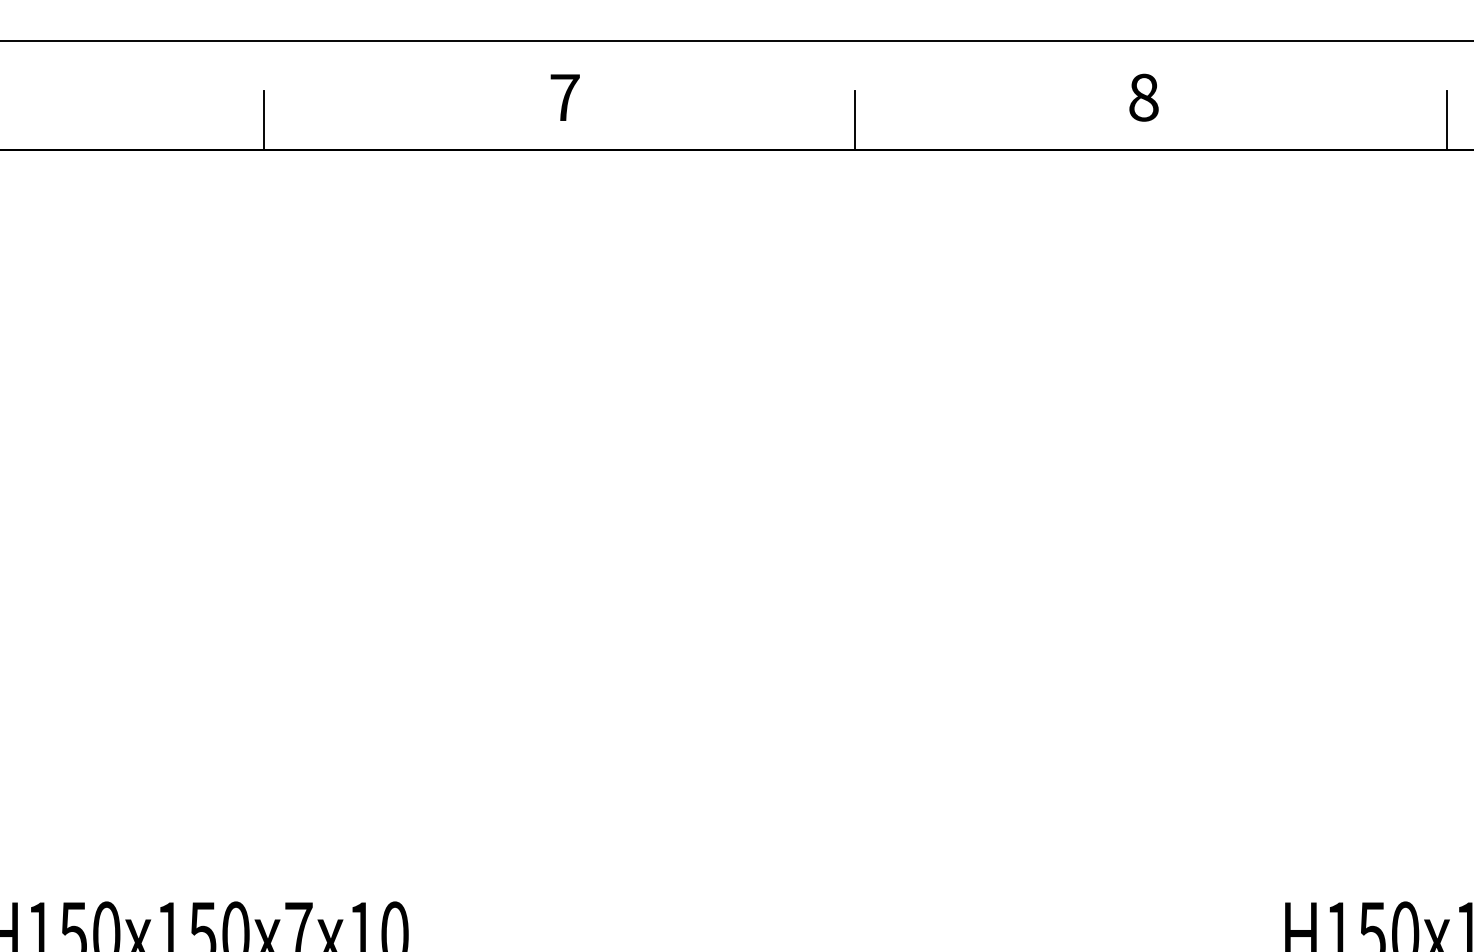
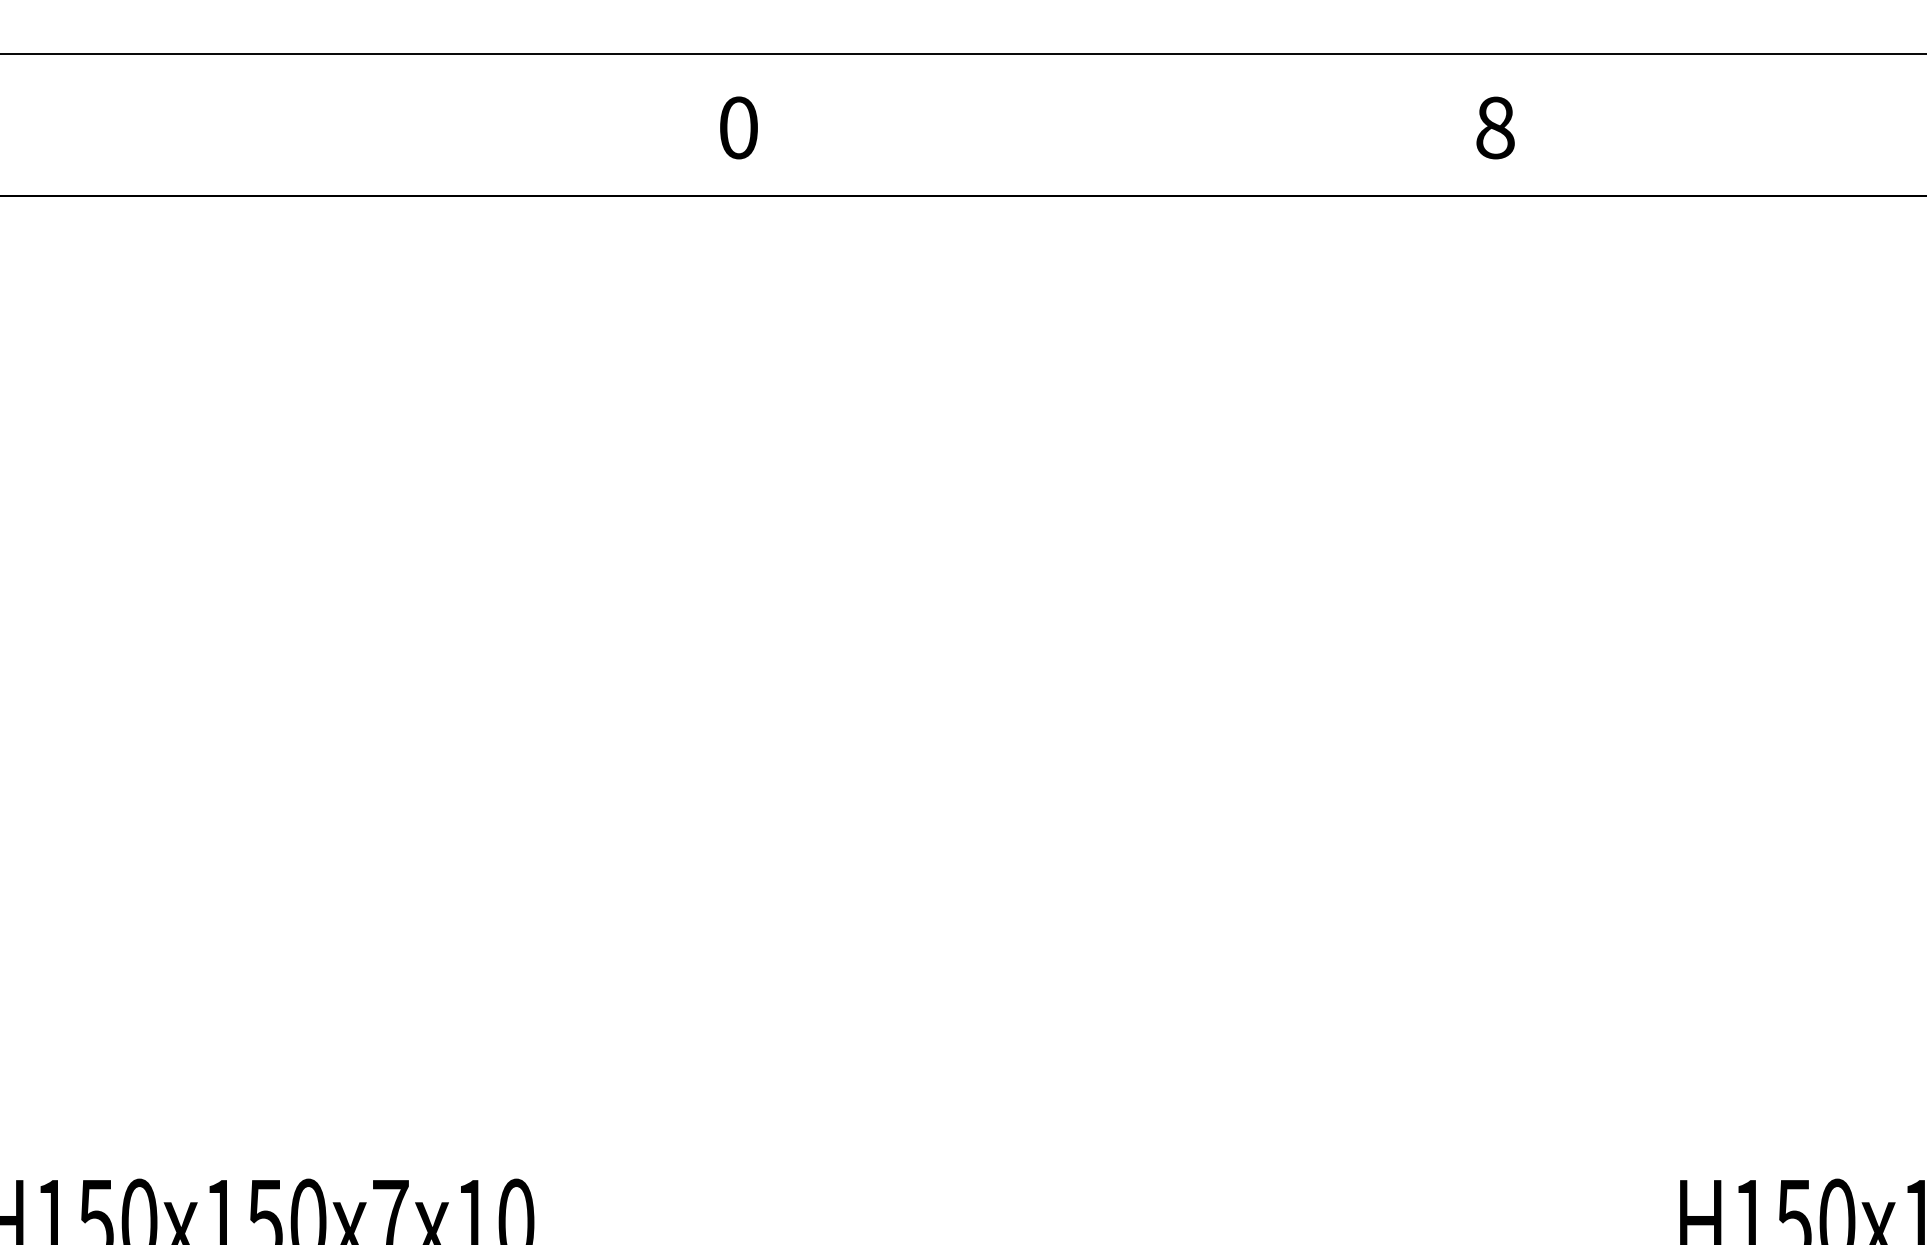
text: (564, 97) -> (737, 127), 7 -> 0
line: (263, 120) -> (344, 157), removed
line: (855, 120) -> (1118, 157), removed
line: (1446, 120) -> (1891, 157), removed

